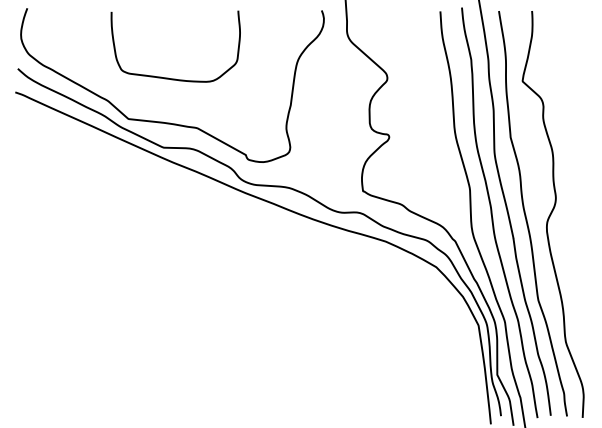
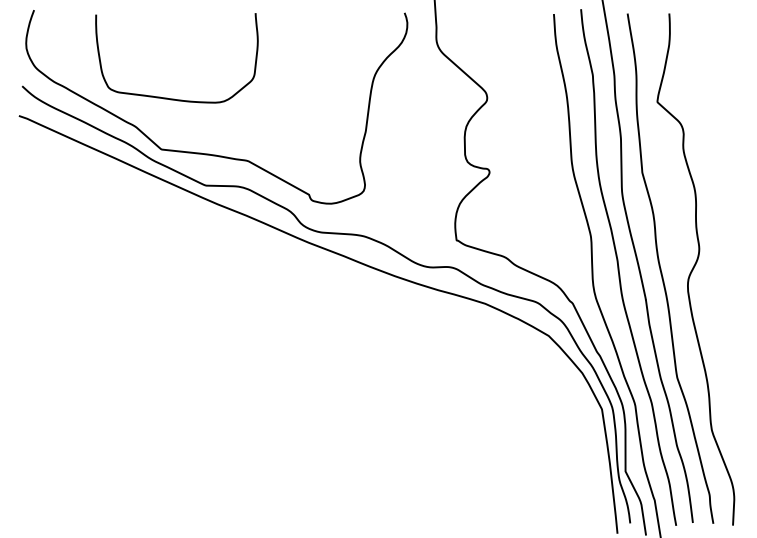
curve: (168, 77) -> (167, 97), moved

